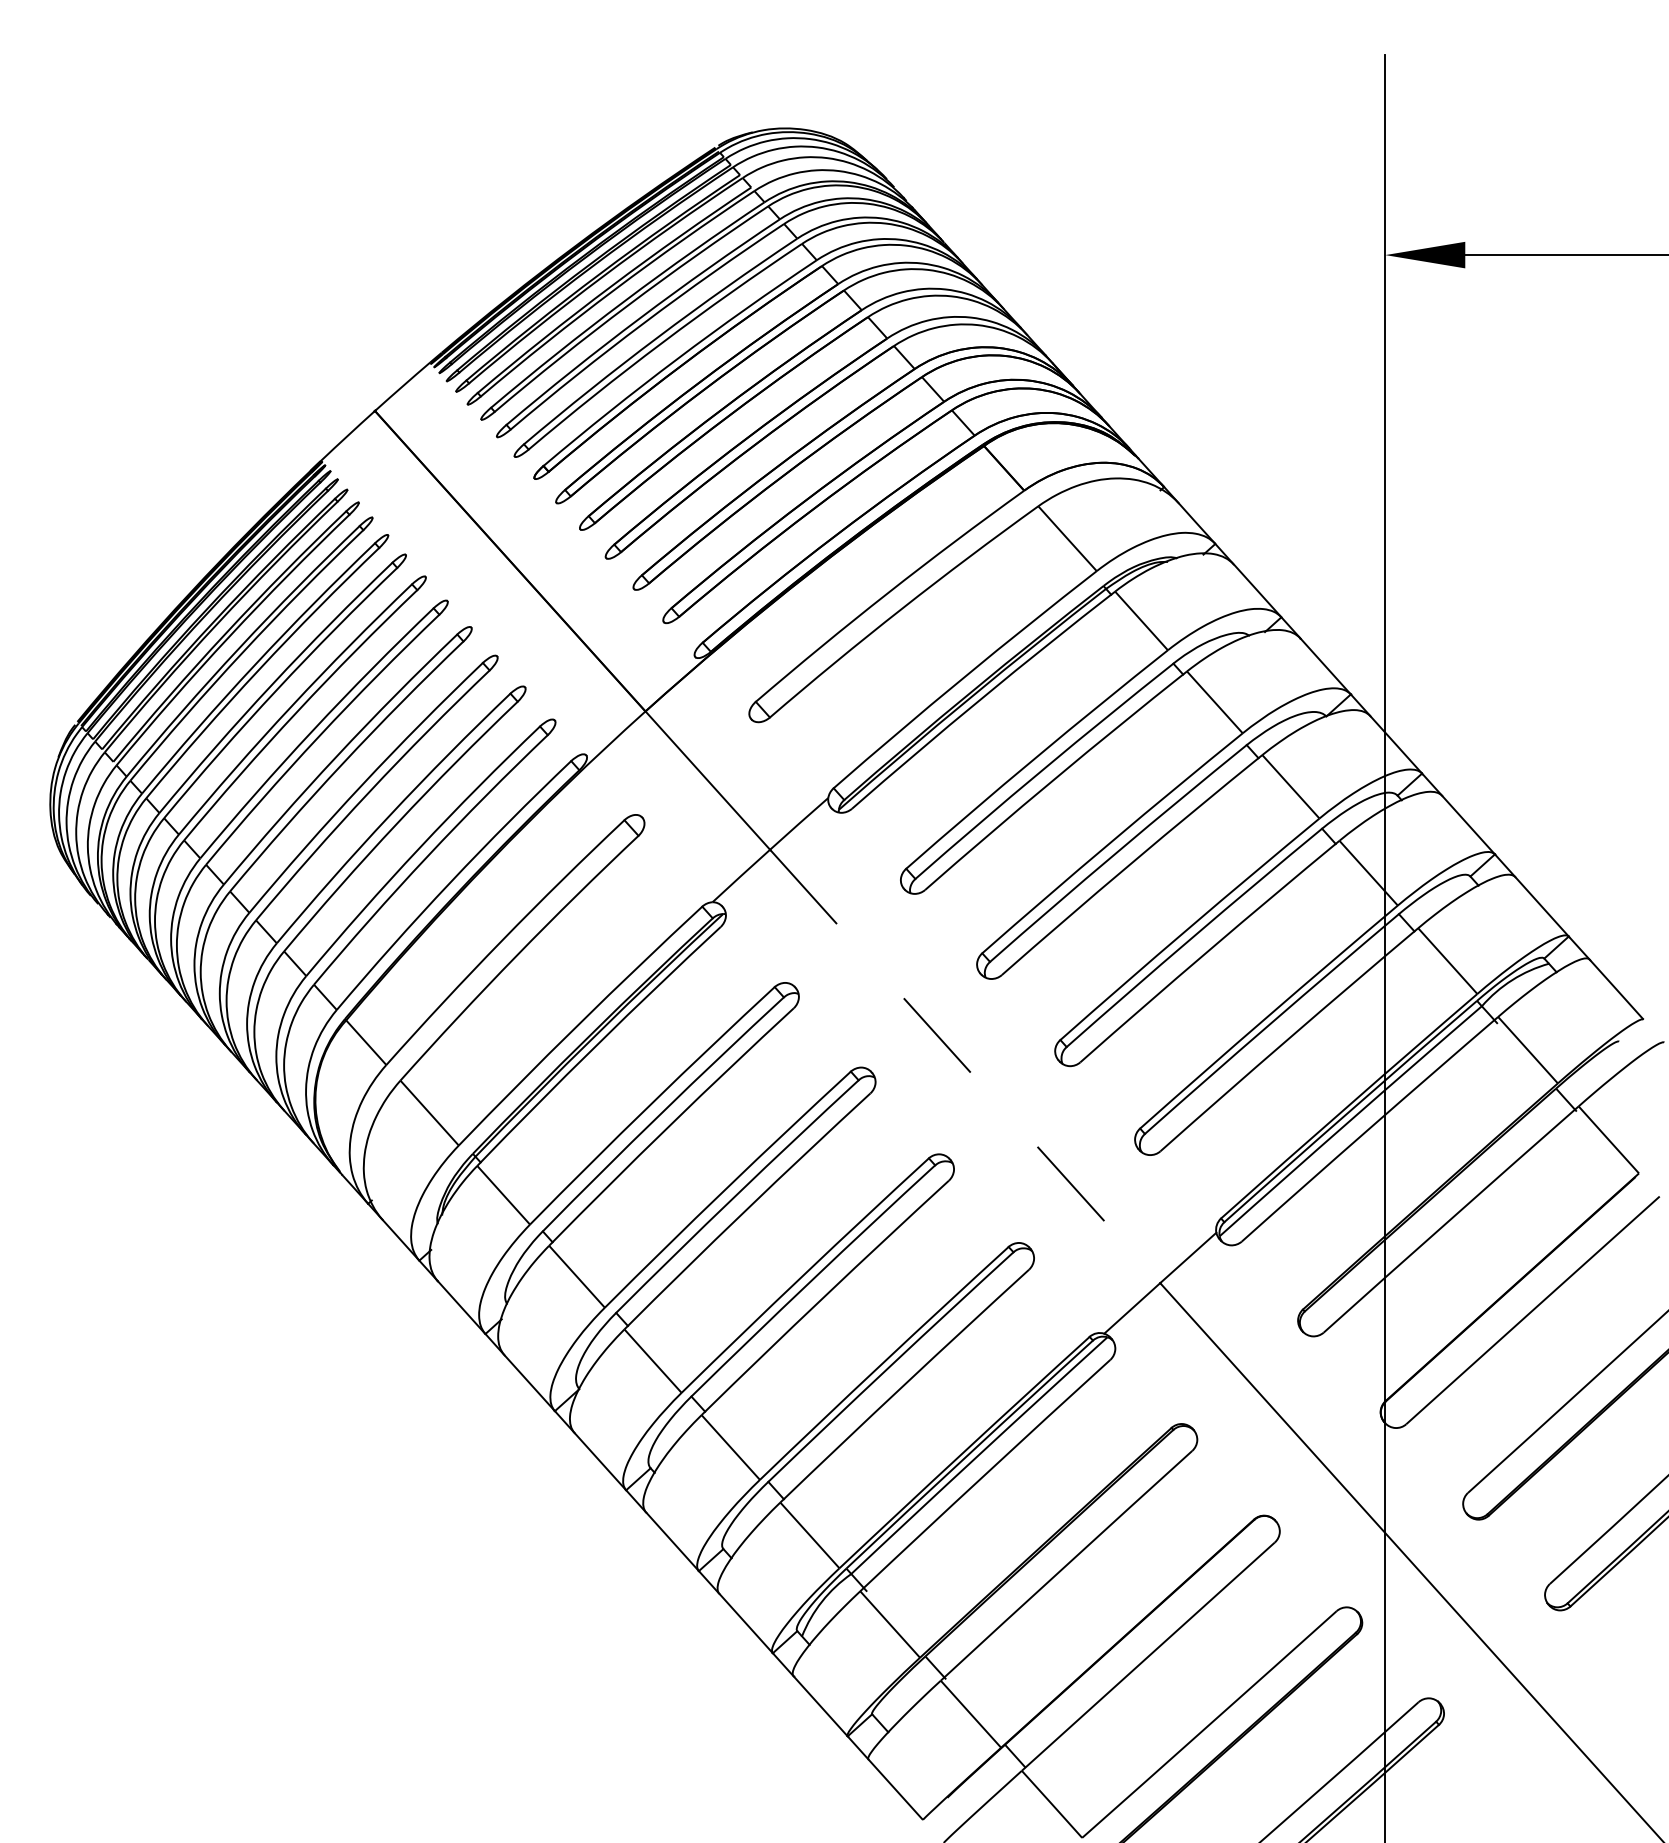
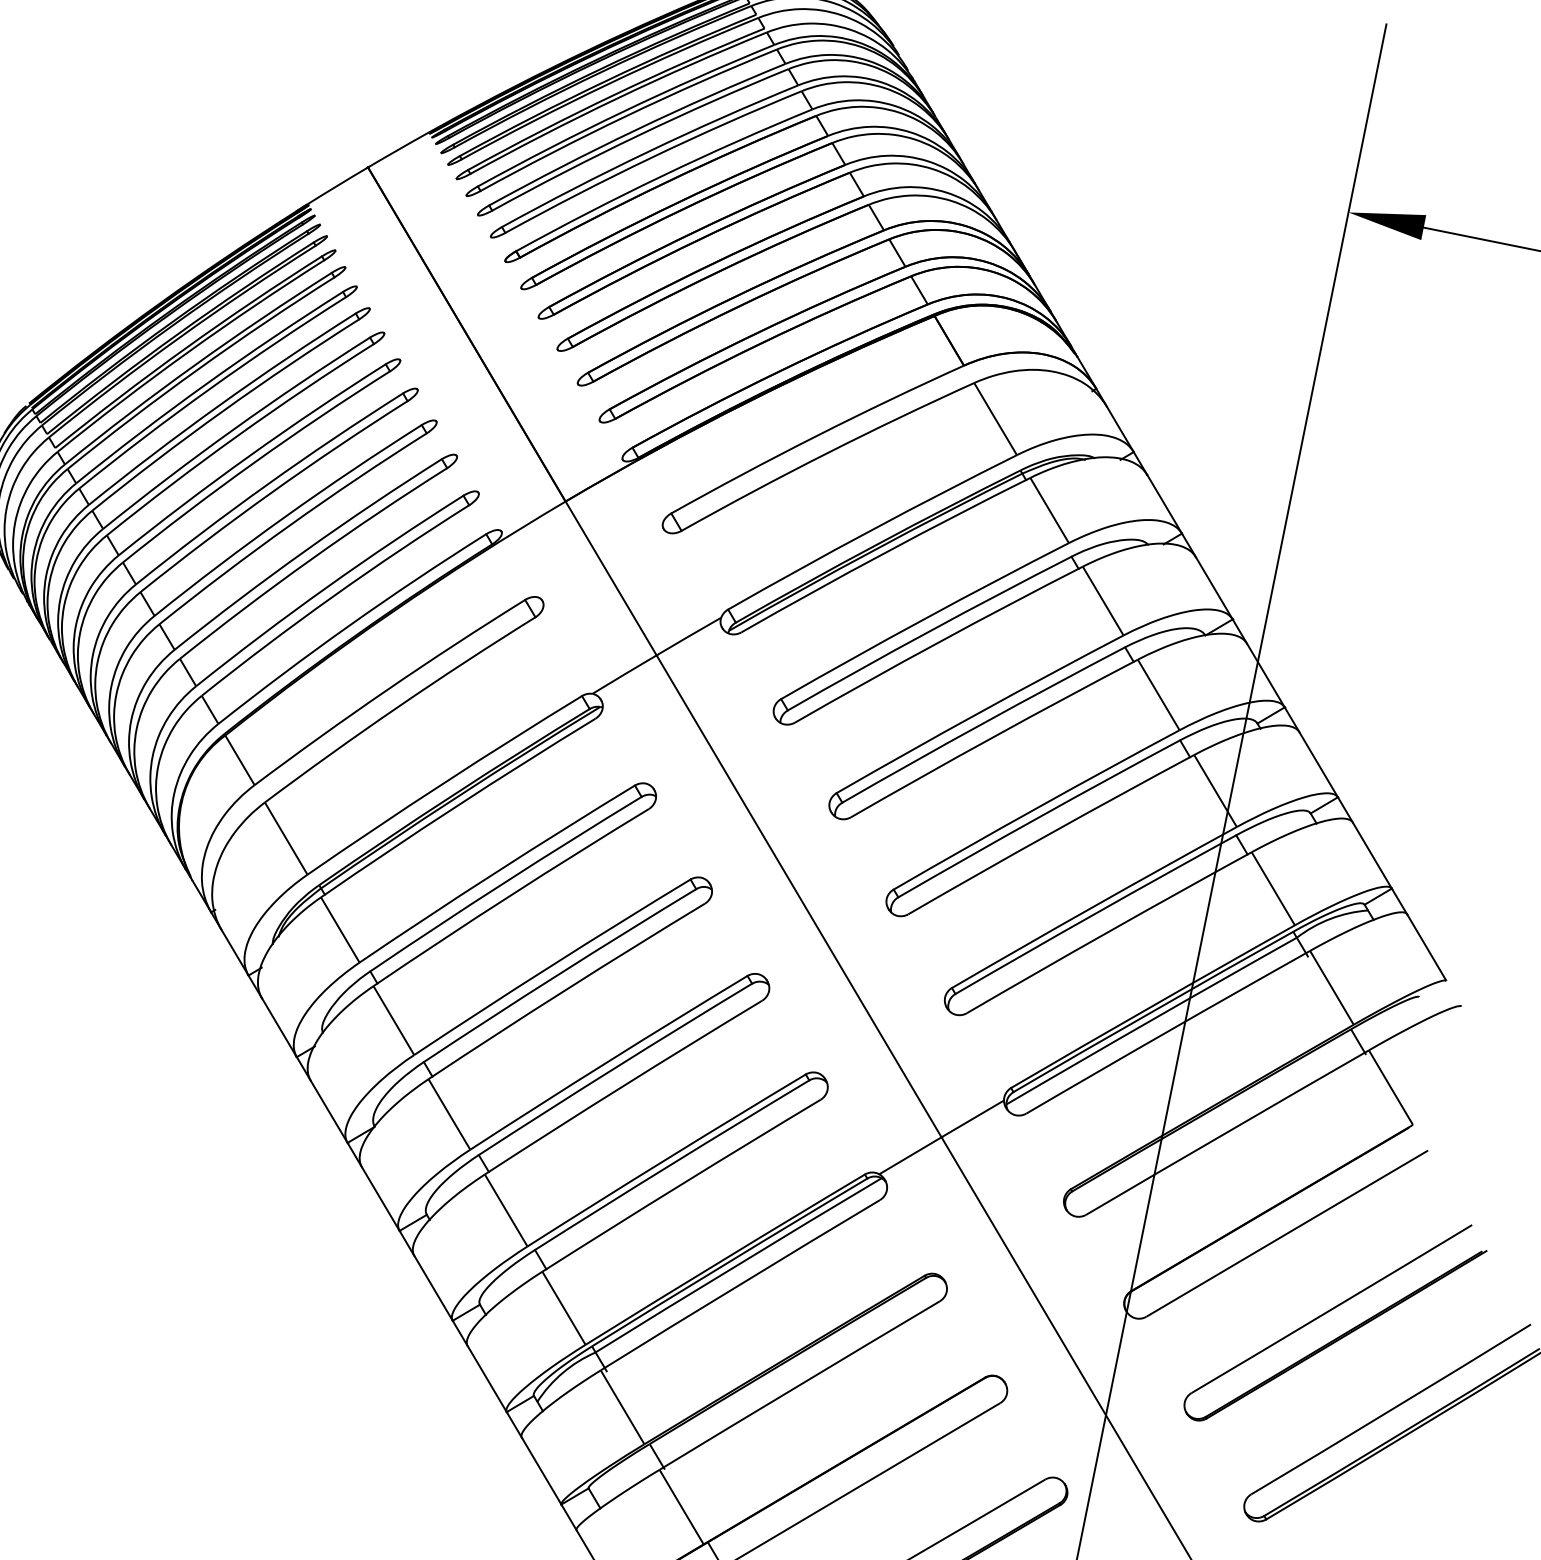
line: (965, 1066) -> (799, 896), dashed -> solid

